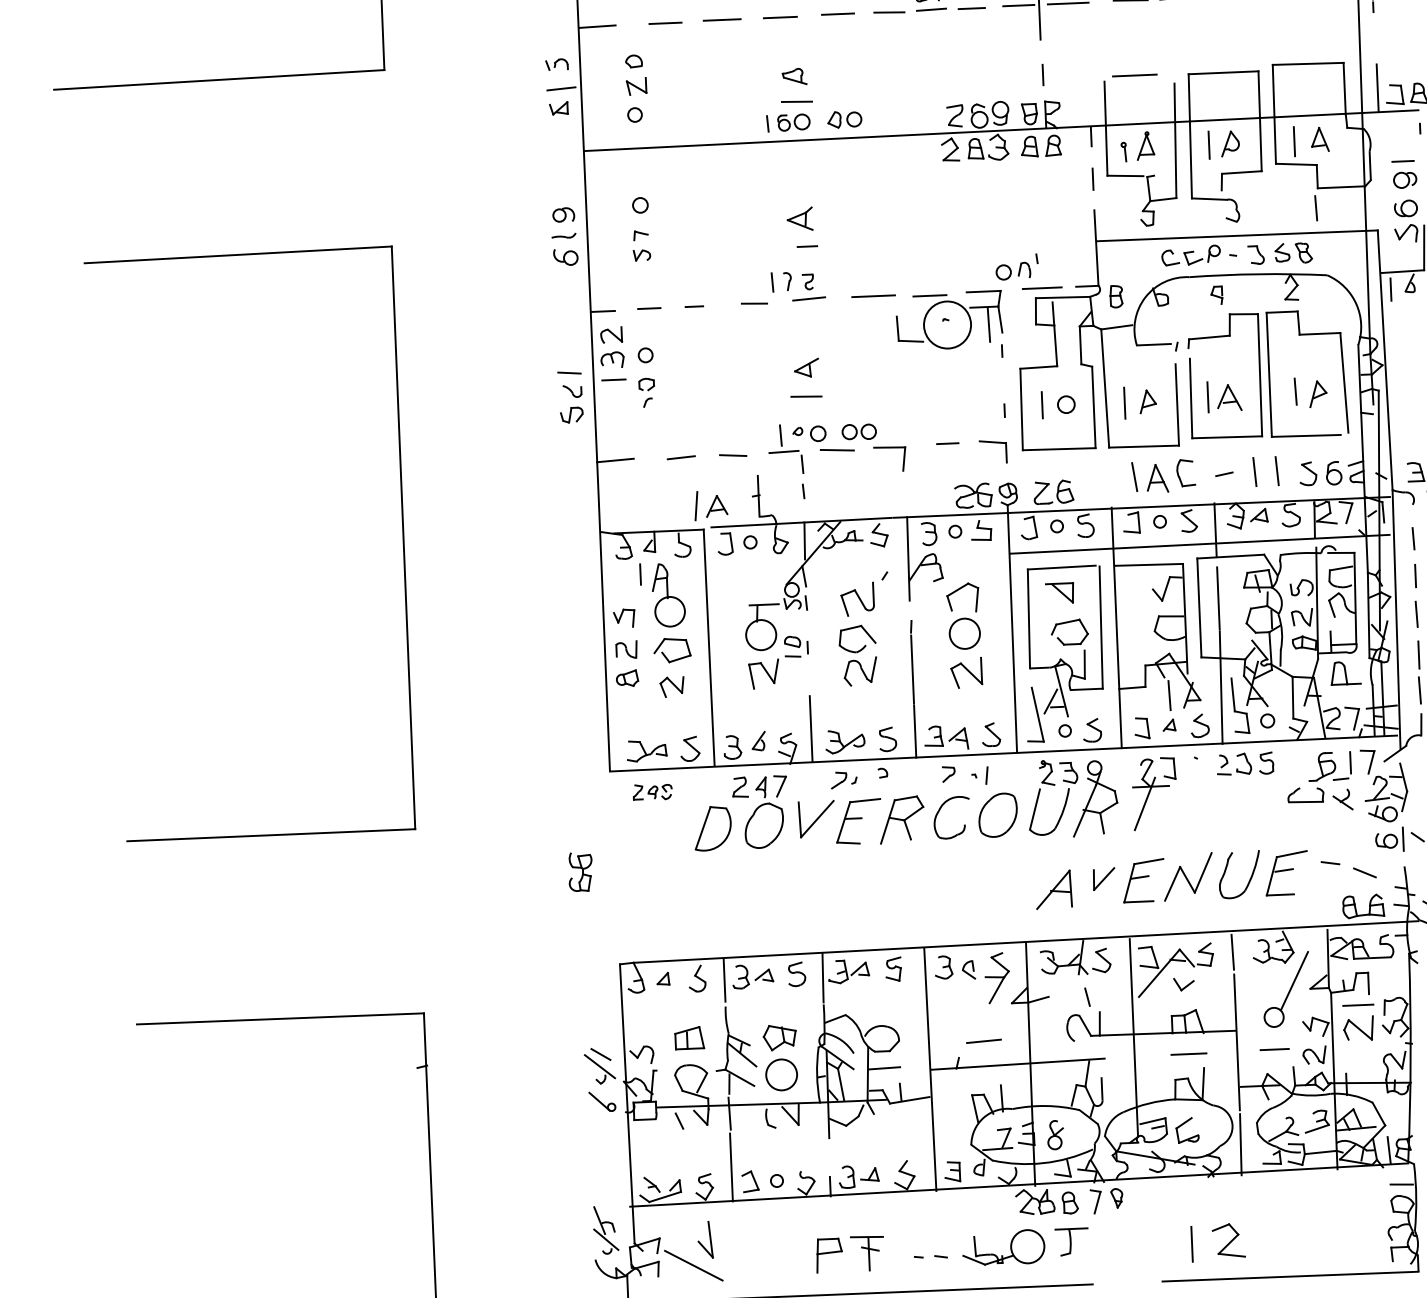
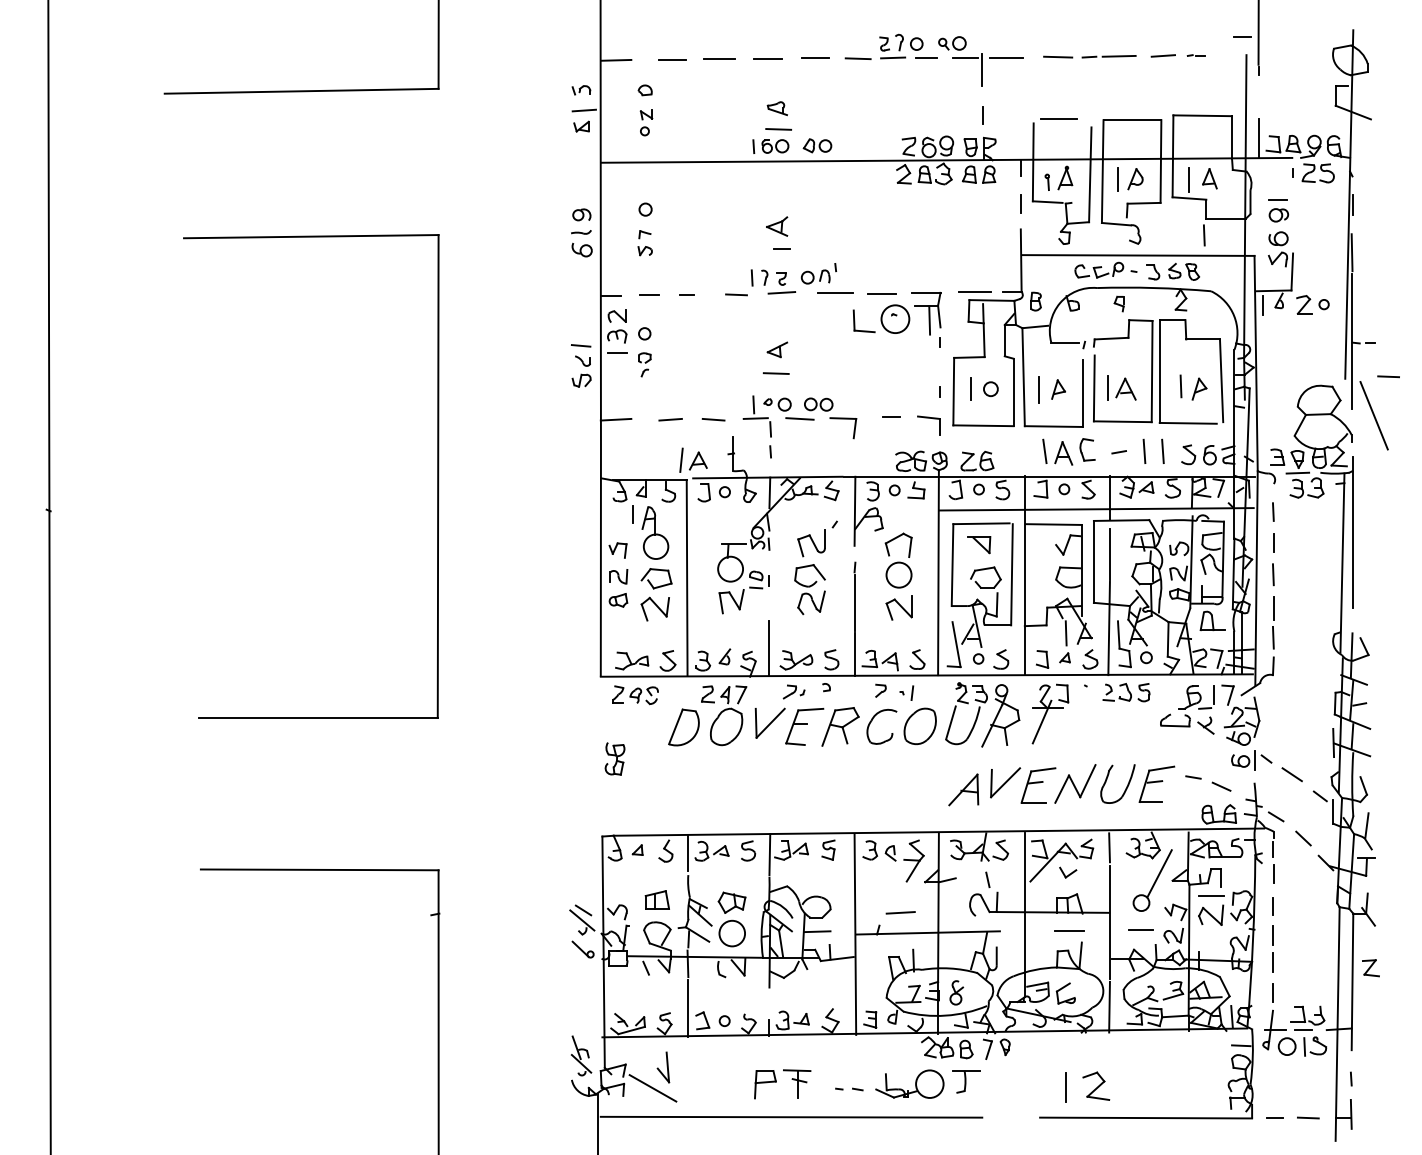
part: (637, 100) -> (646, 122), size x0.71
part: (1016, 266) -> (818, 273), moved
circle: (947, 325) -> (895, 319), size x0.71
part: (671, 686) -> (654, 608), size x1.43
part: (652, 792) -> (635, 695), size x1.43
part: (579, 871) -> (614, 758), moved
part: (1103, 878) -> (1005, 782), size x1.67

